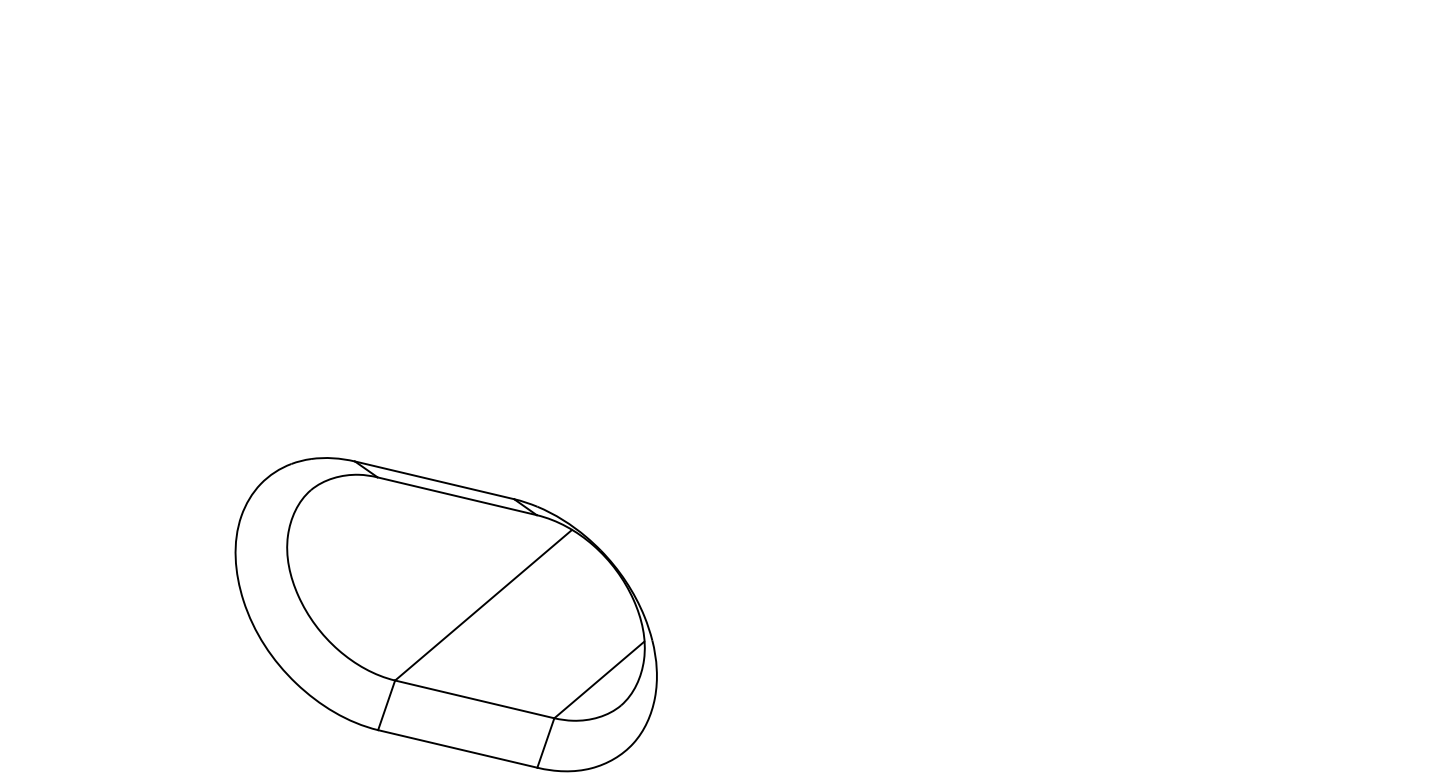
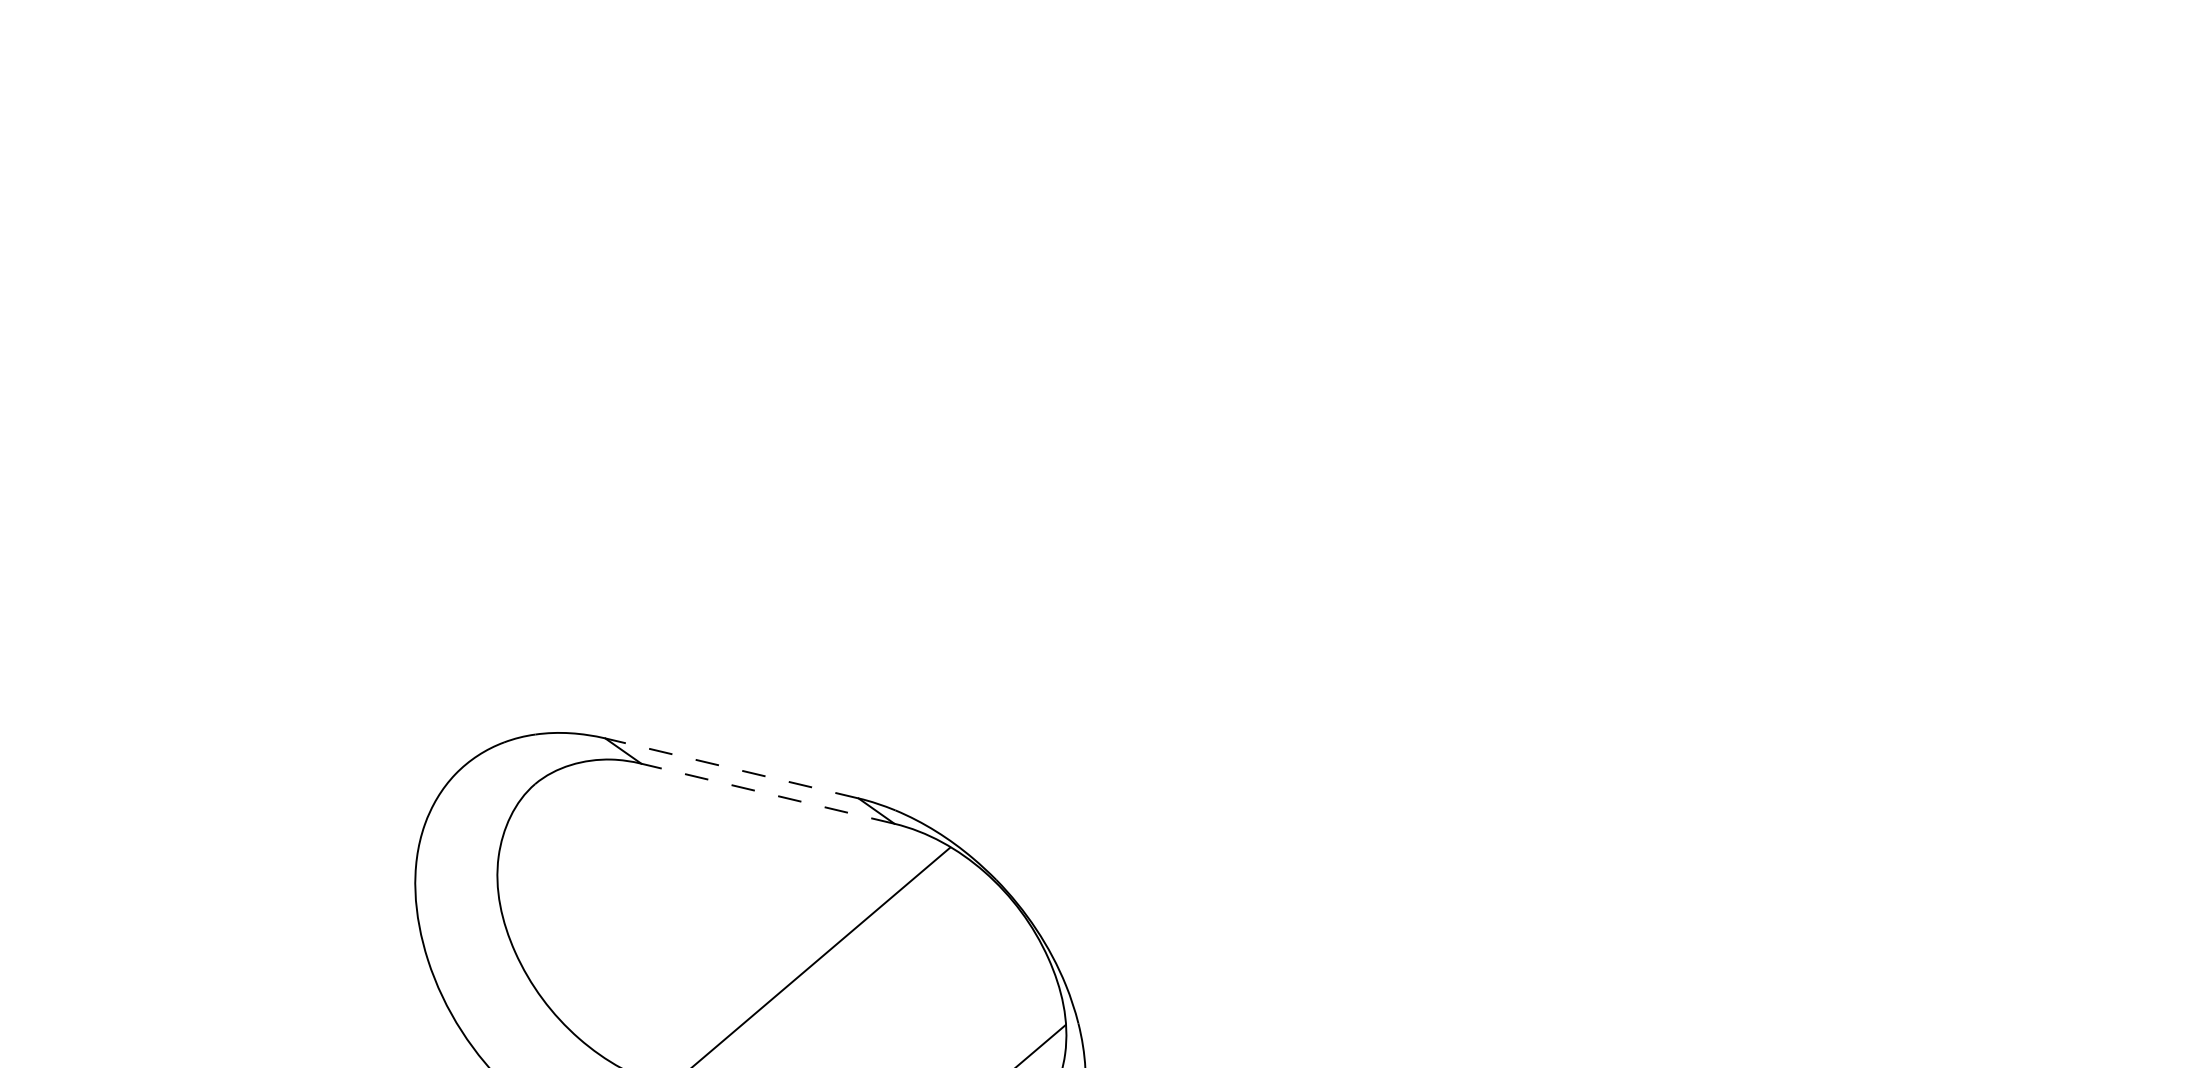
line: (434, 480) -> (731, 768), solid -> dashed
line: (457, 496) -> (768, 794), solid -> dashed

